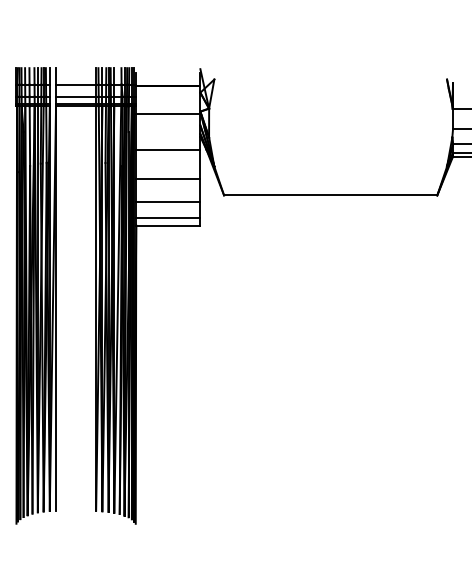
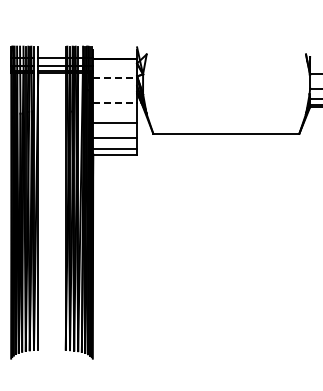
line: (168, 114) -> (115, 78), solid -> dashed
line: (168, 149) -> (115, 102), solid -> dashed

